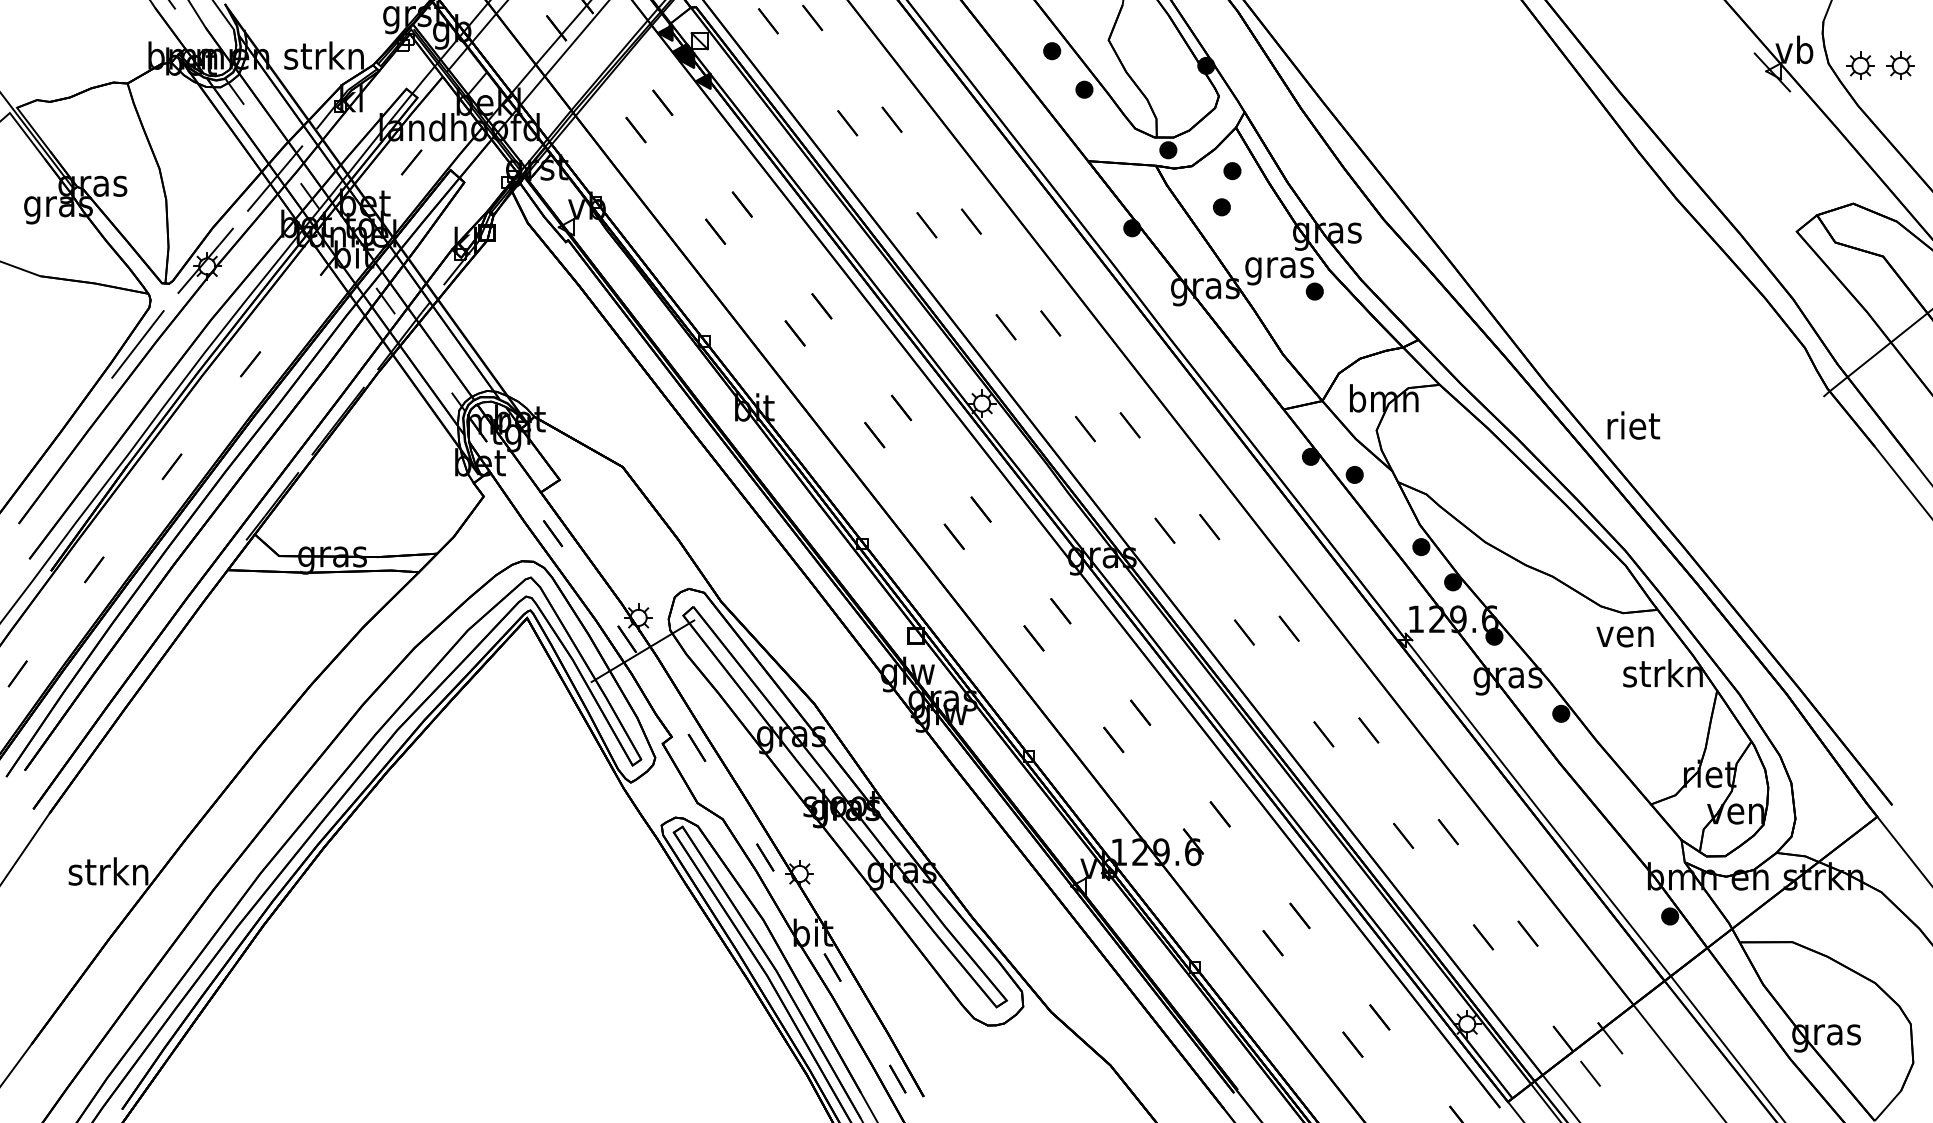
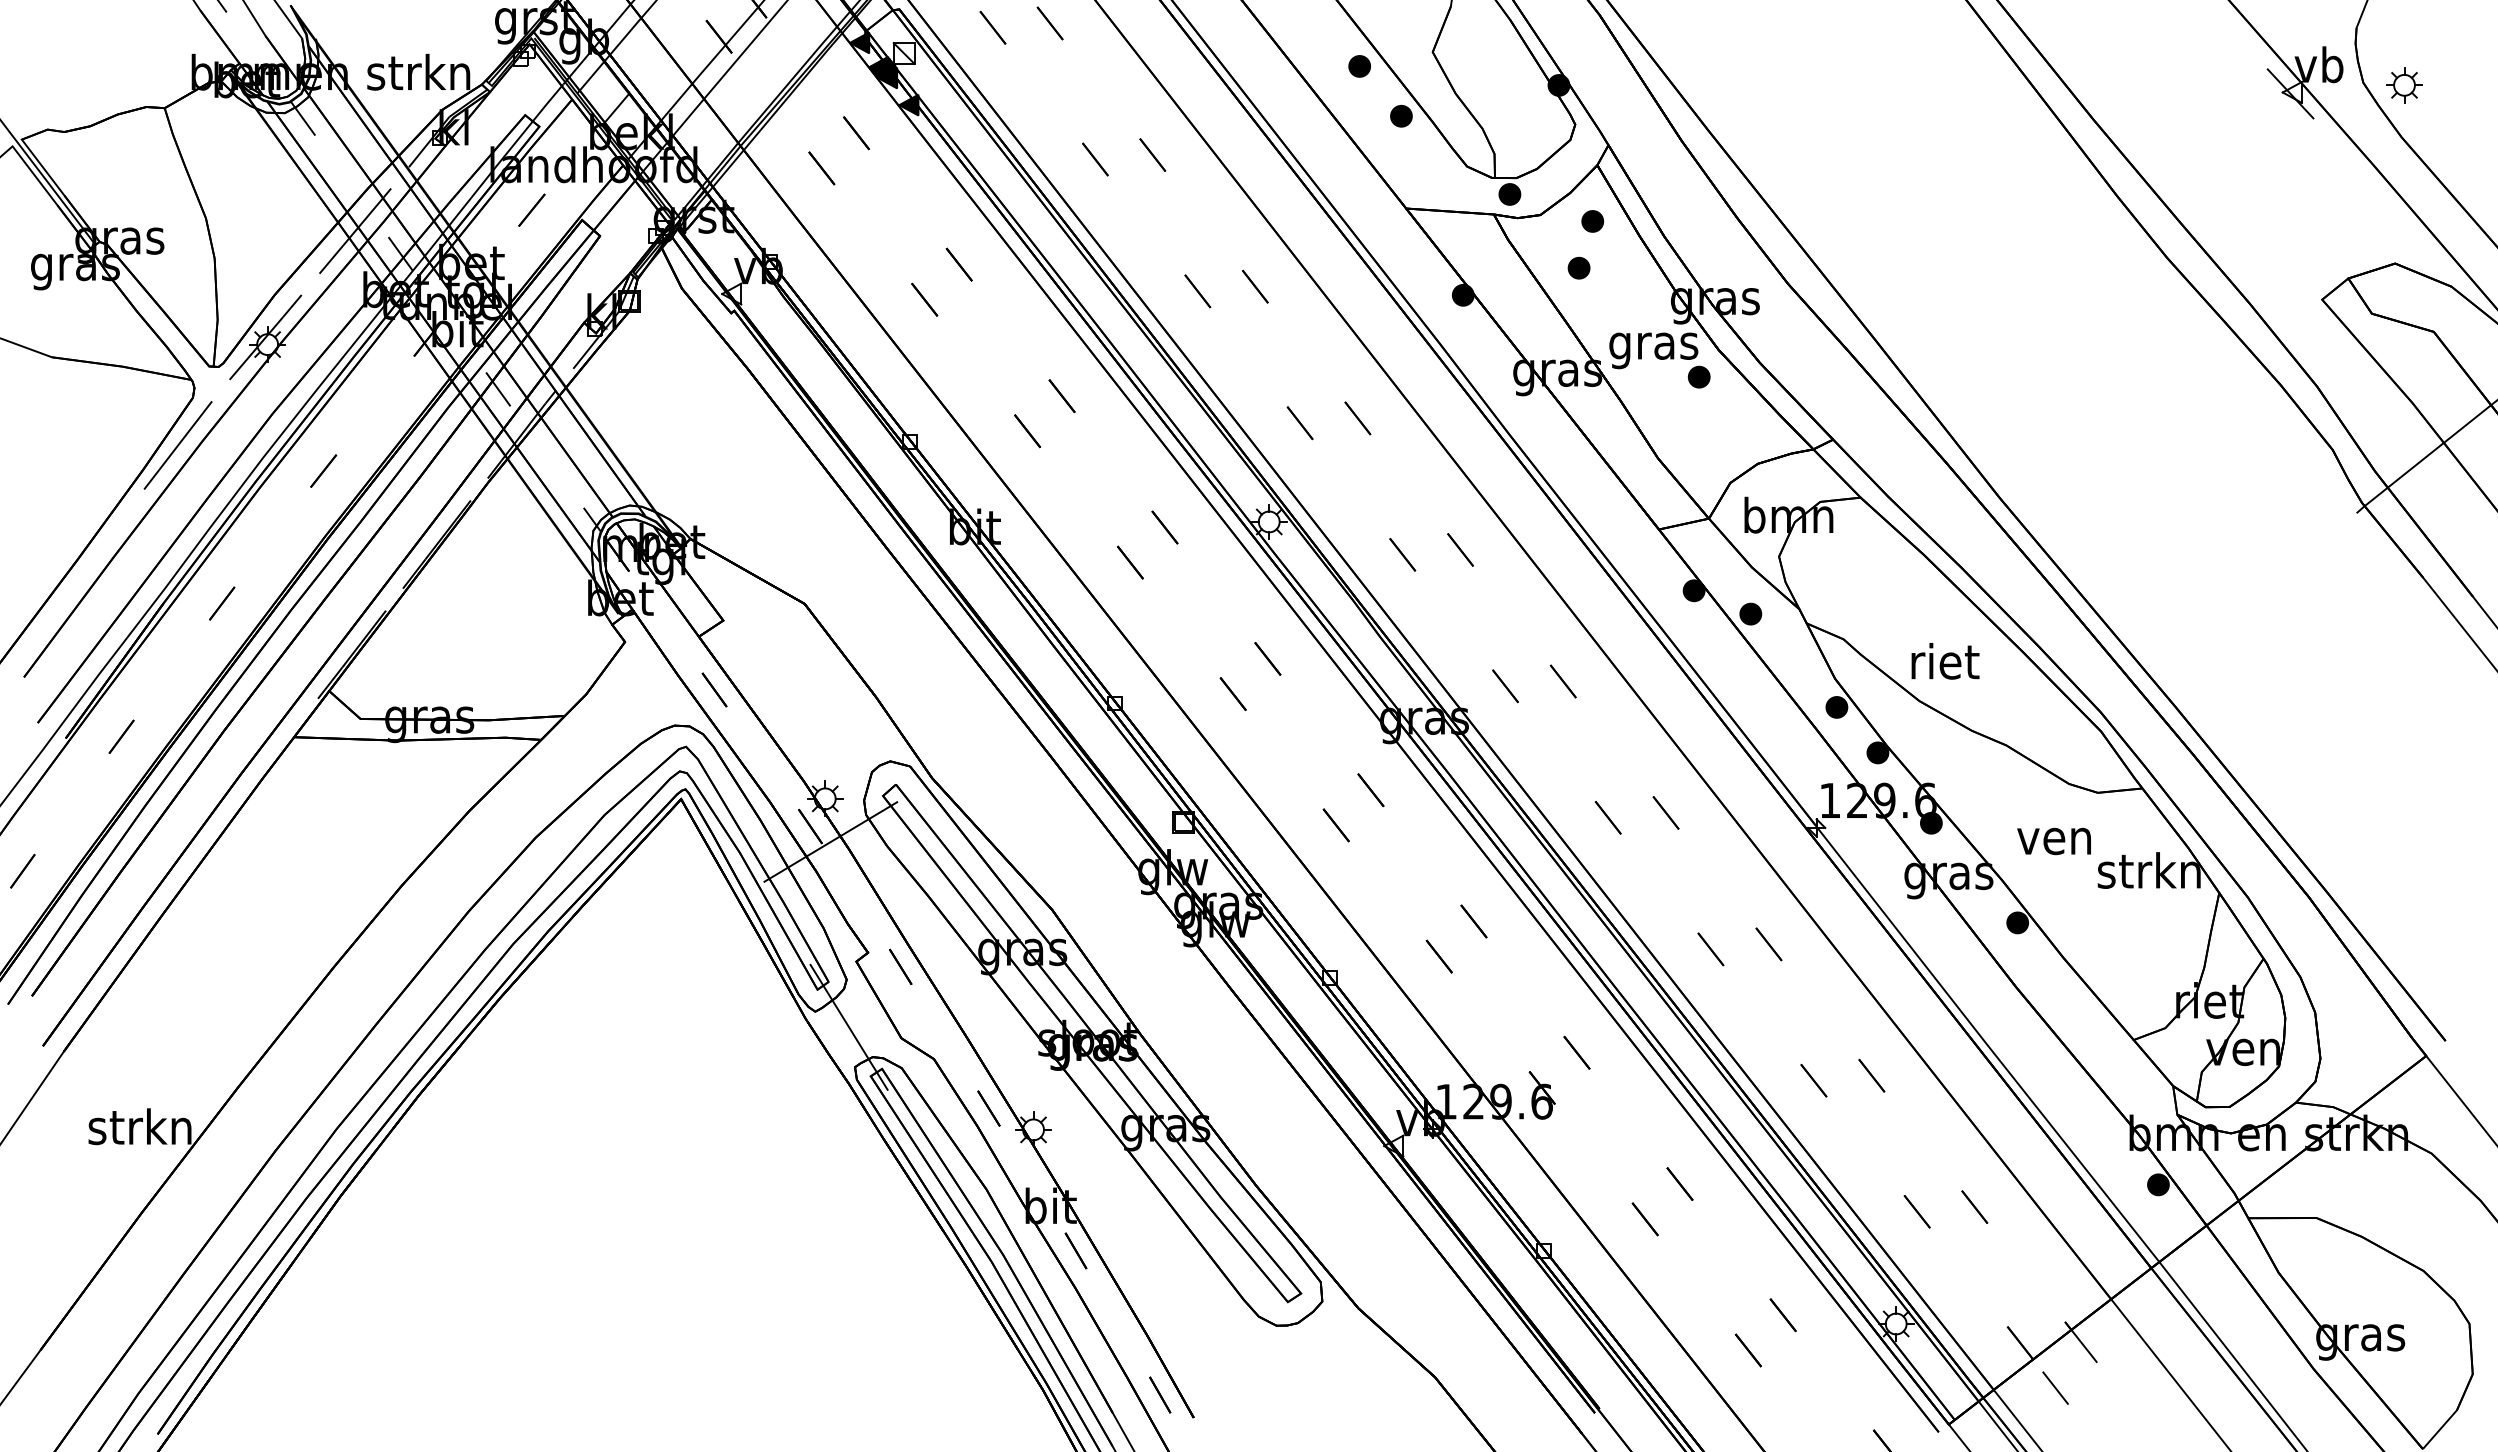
part: (1900, 65) -> (2456, 85), removed
text: (1633, 425) -> (1945, 661), moved
text: (1624, 636) -> (2053, 841), moved
line: (656, 793) -> (848, 1026), added

